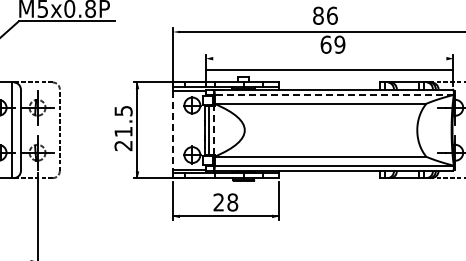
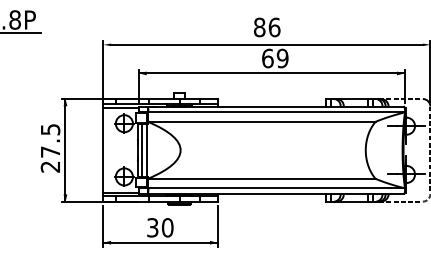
line: (329, 69) -> (271, 73), moved
line: (334, 94) -> (276, 111), dashed -> solid
line: (172, 130) -> (103, 150), dashed -> solid
line: (213, 130) -> (147, 150), dashed -> solid
text: (123, 131) -> (50, 151), 21.5 -> 27.5
text: (225, 202) -> (159, 227), 28 -> 30

